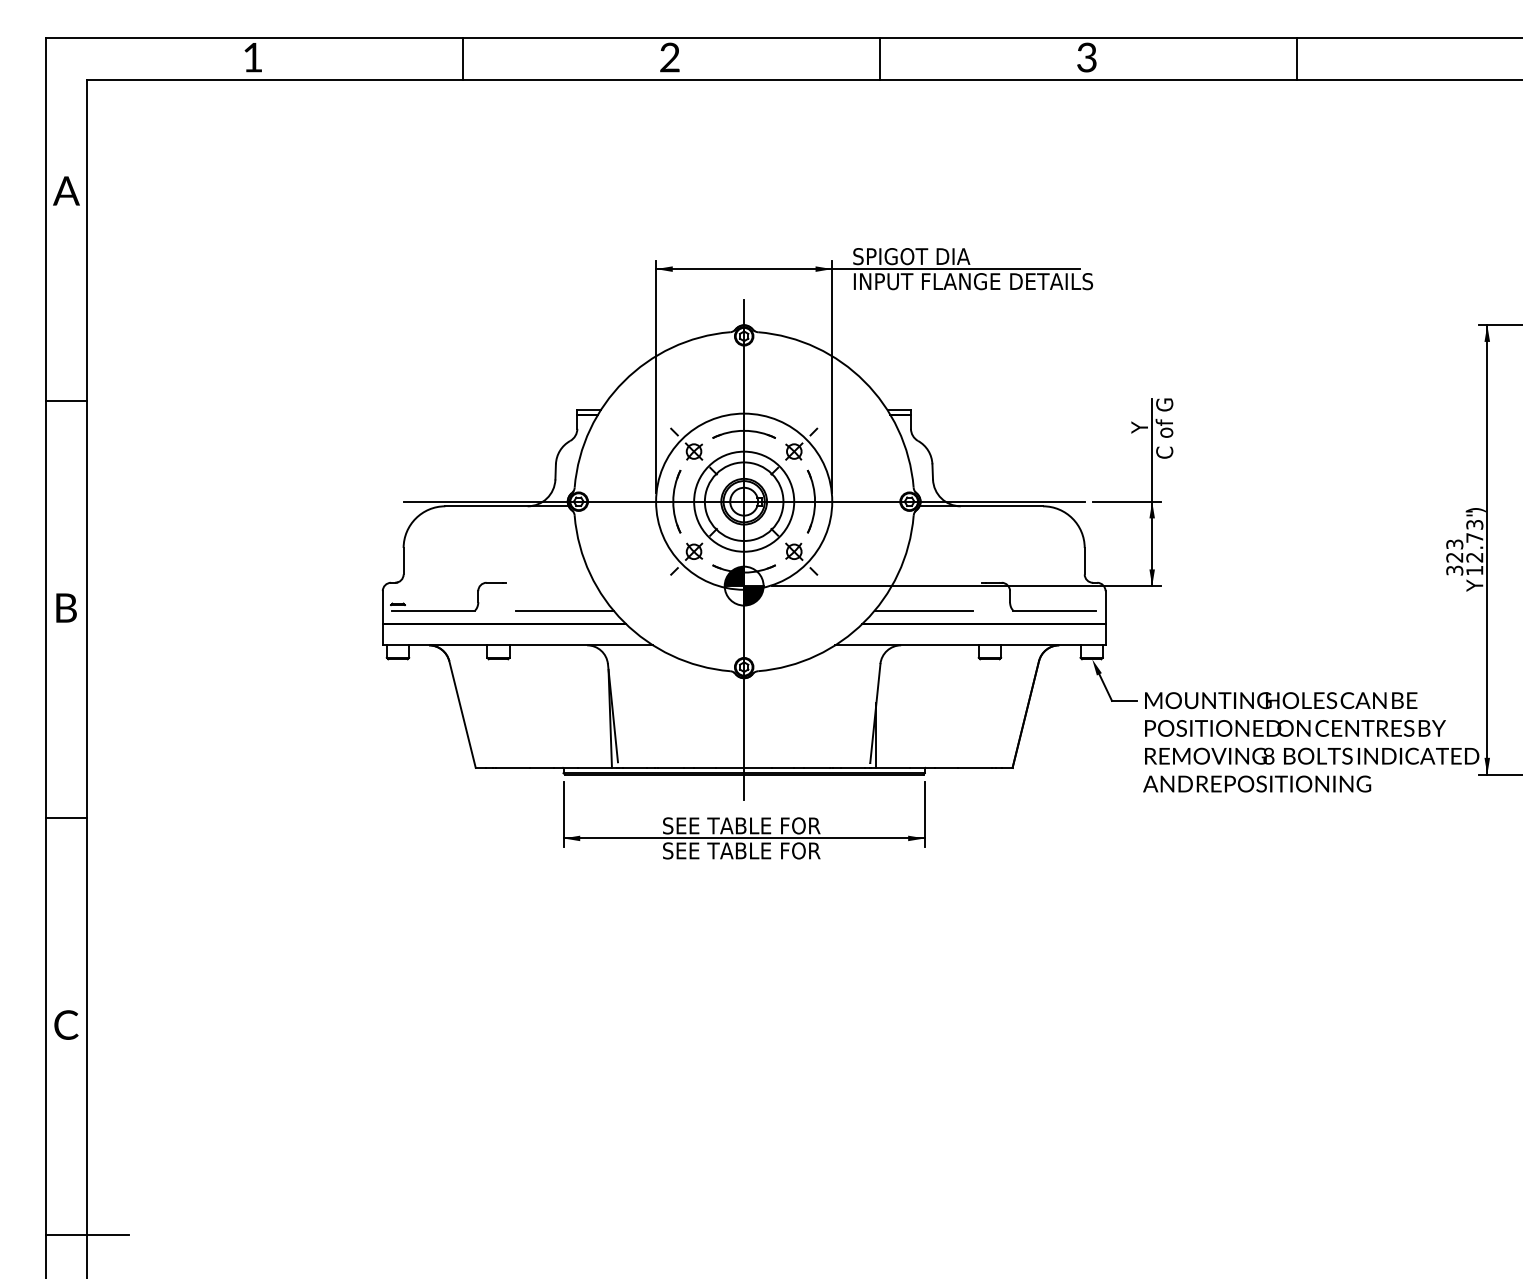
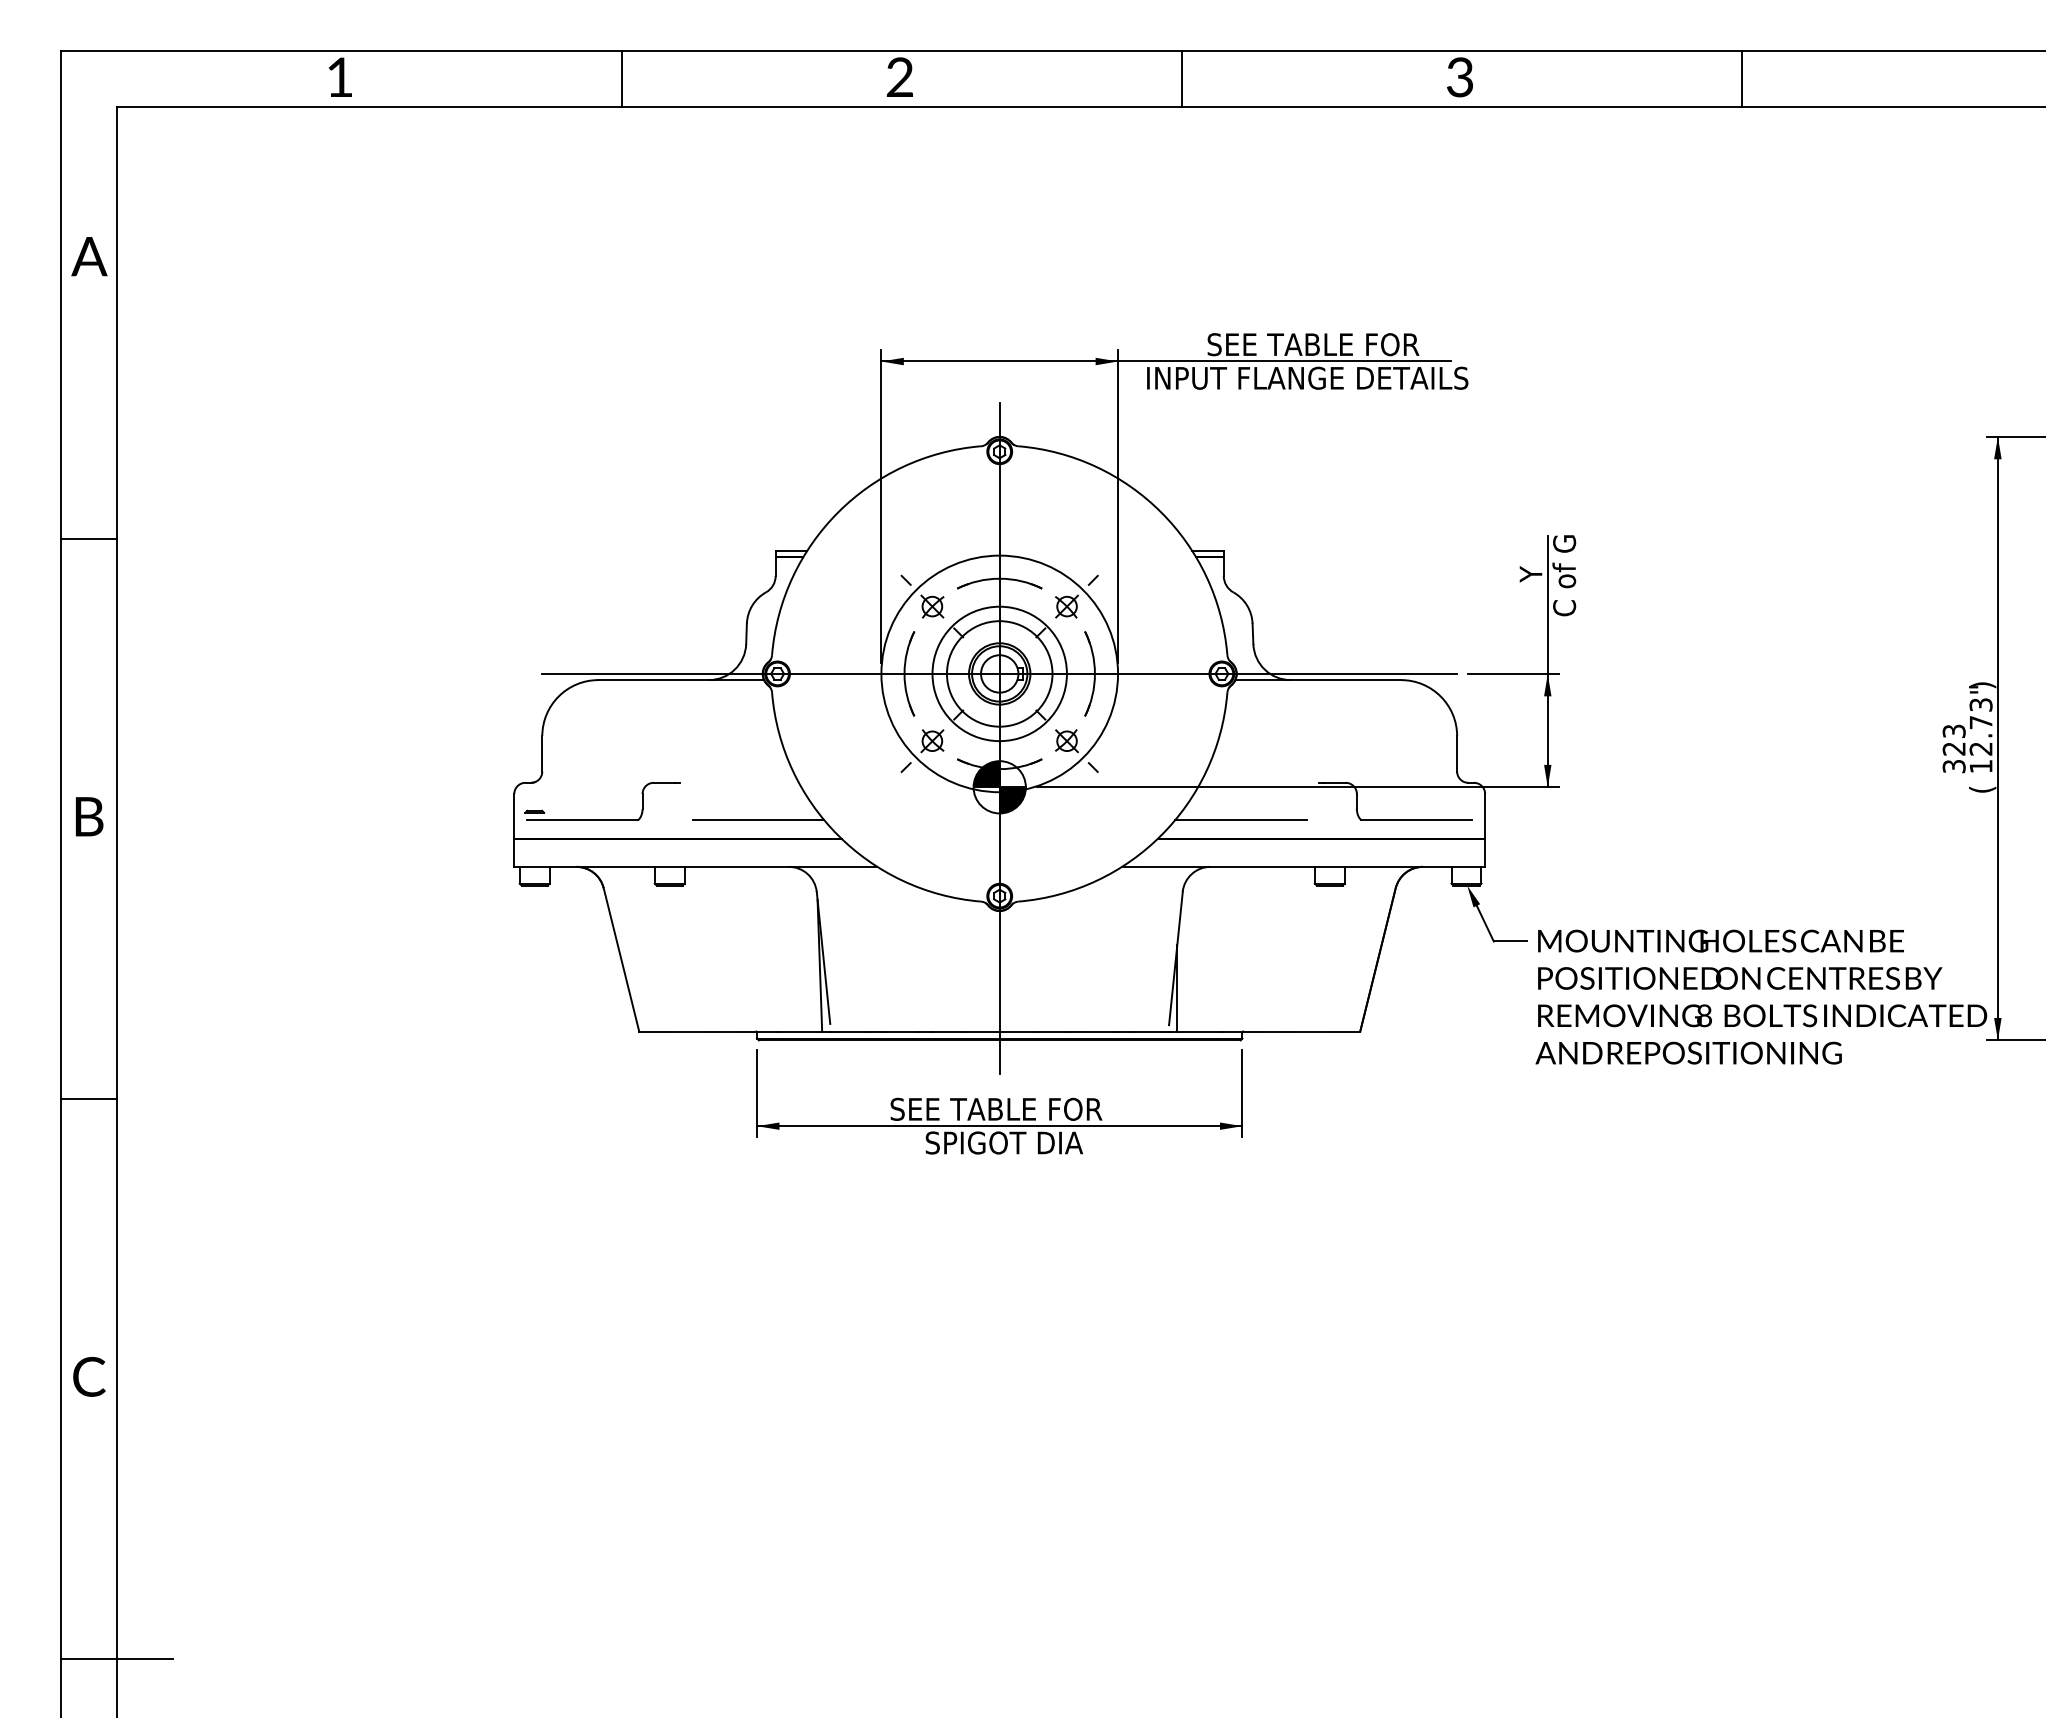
text: (954, 256) -> (1282, 344), SPIGOT DIA -> SEE TABLE FOR
text: (1475, 585) -> (1982, 786), Y -> (
text: (741, 850) -> (996, 1142), SEE TABLE FOR -> SPIGOT DIA

